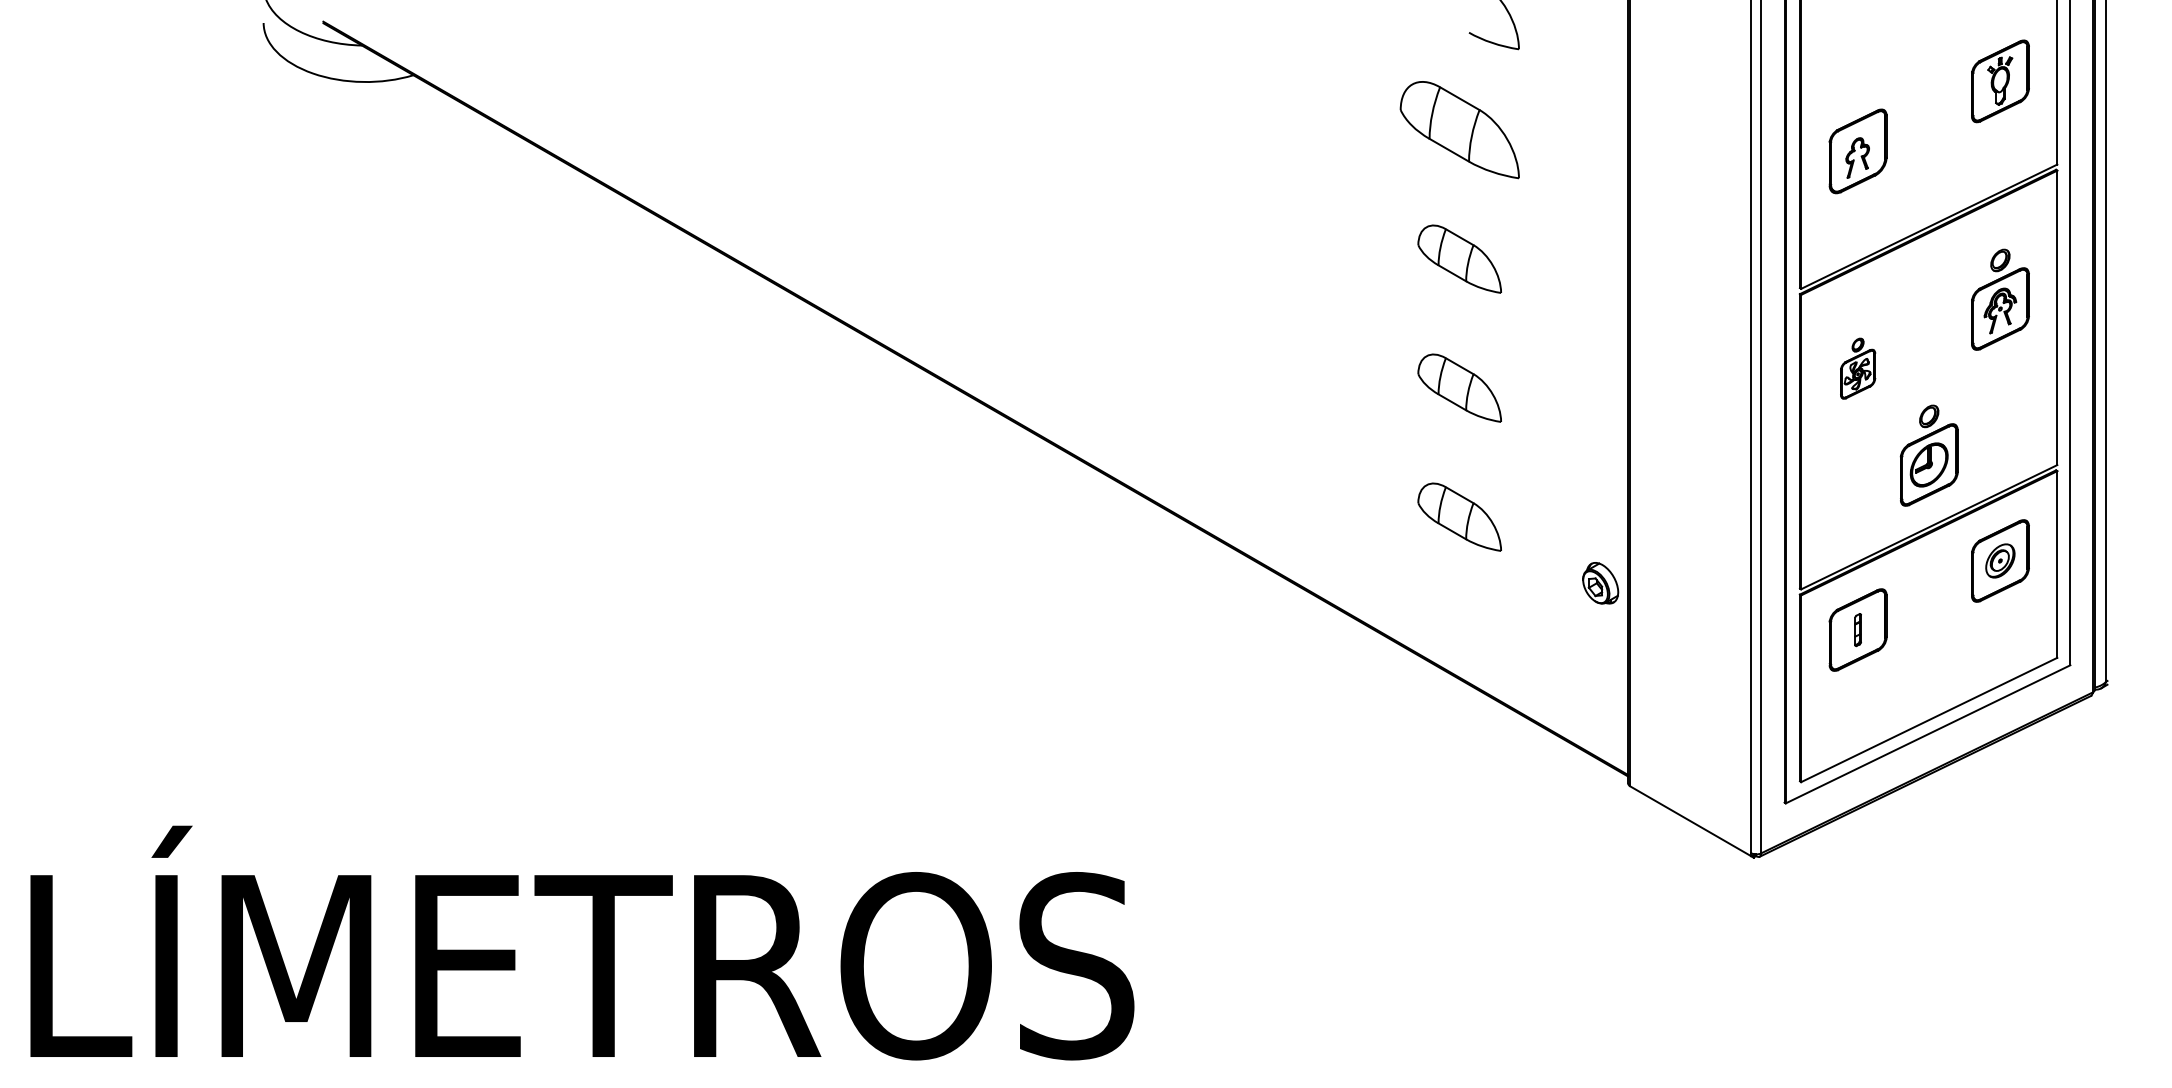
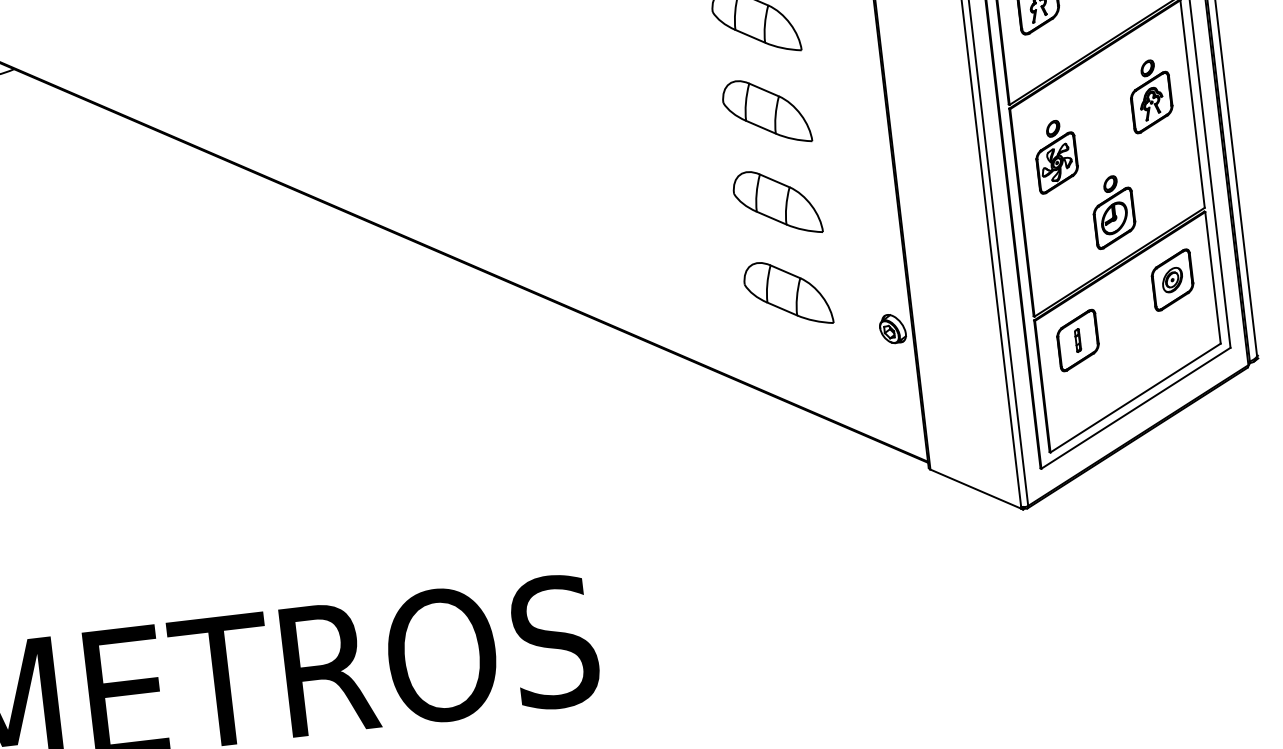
part: (1459, 259) -> (766, 112), size x1.43
part: (1857, 368) -> (1055, 156), size x1.67
part: (1459, 388) -> (777, 203), size x1.43
part: (1459, 517) -> (787, 294), size x1.43

